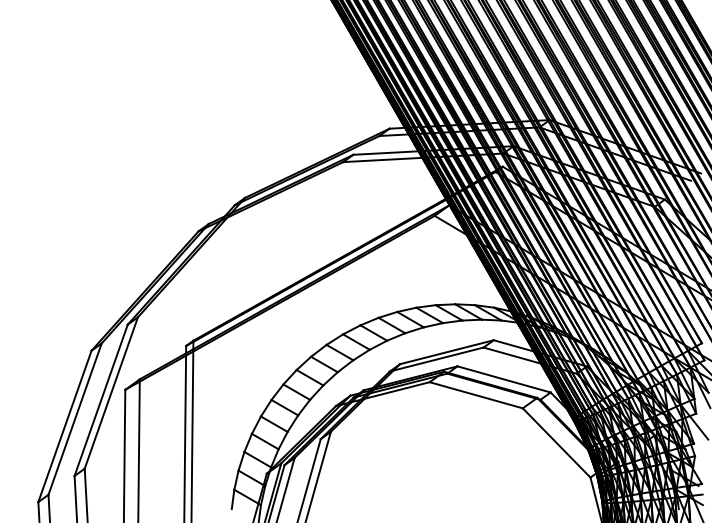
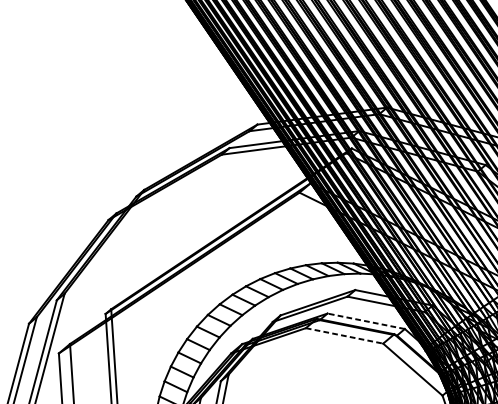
line: (503, 379) -> (365, 321), solid -> dashed
line: (476, 395) -> (344, 336), solid -> dashed

